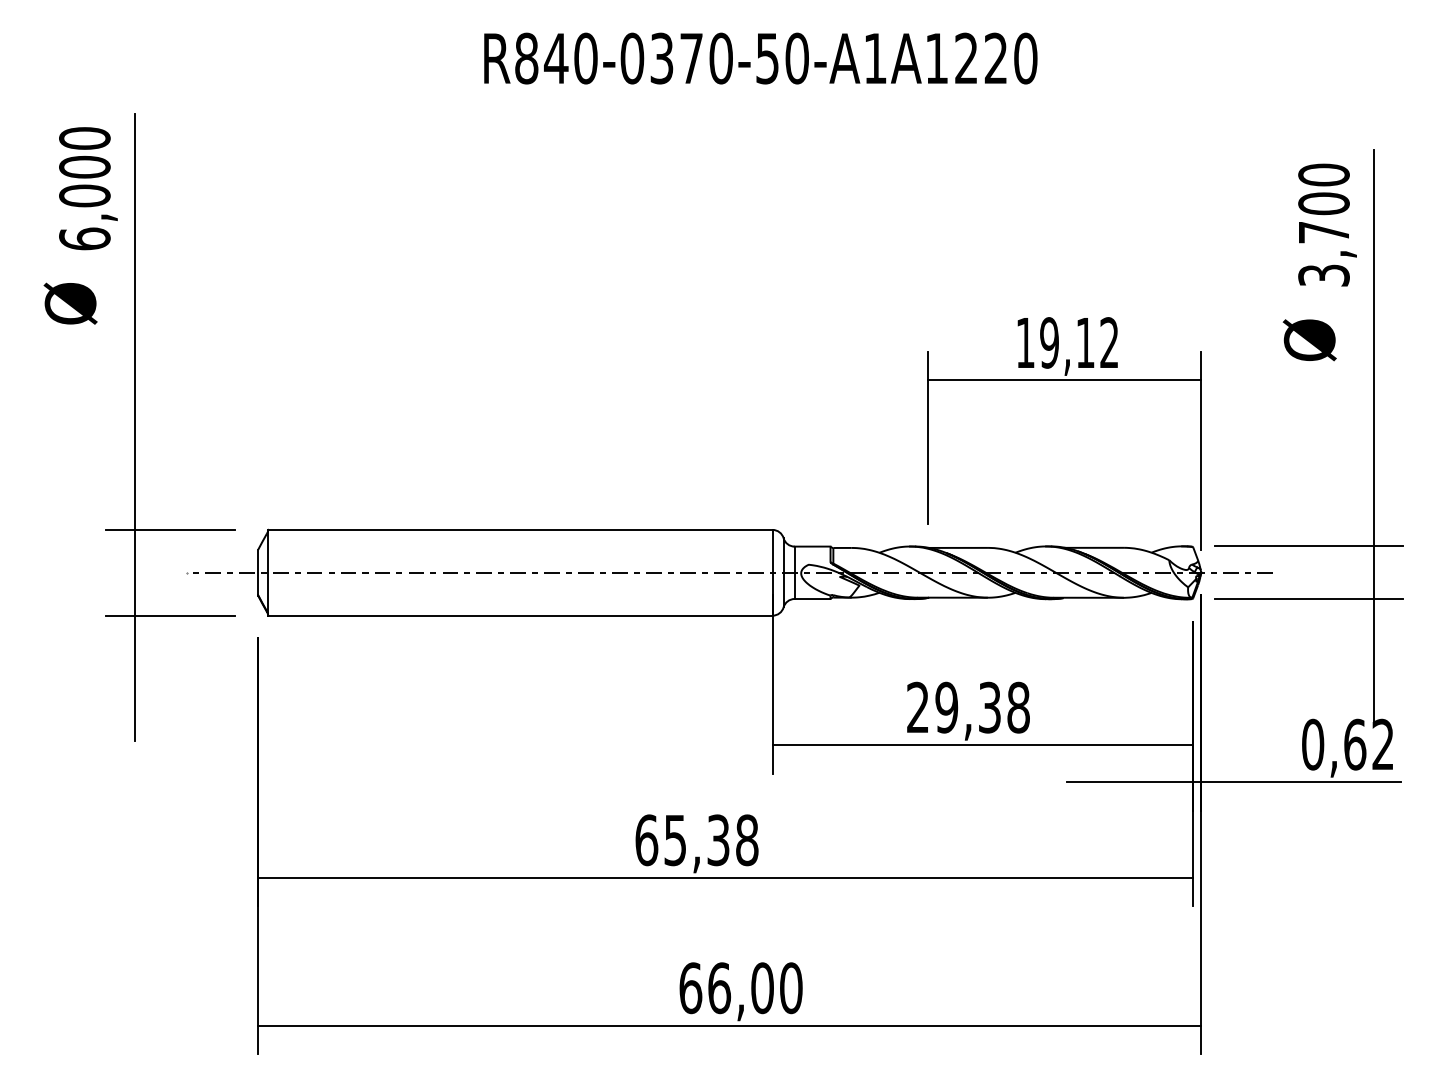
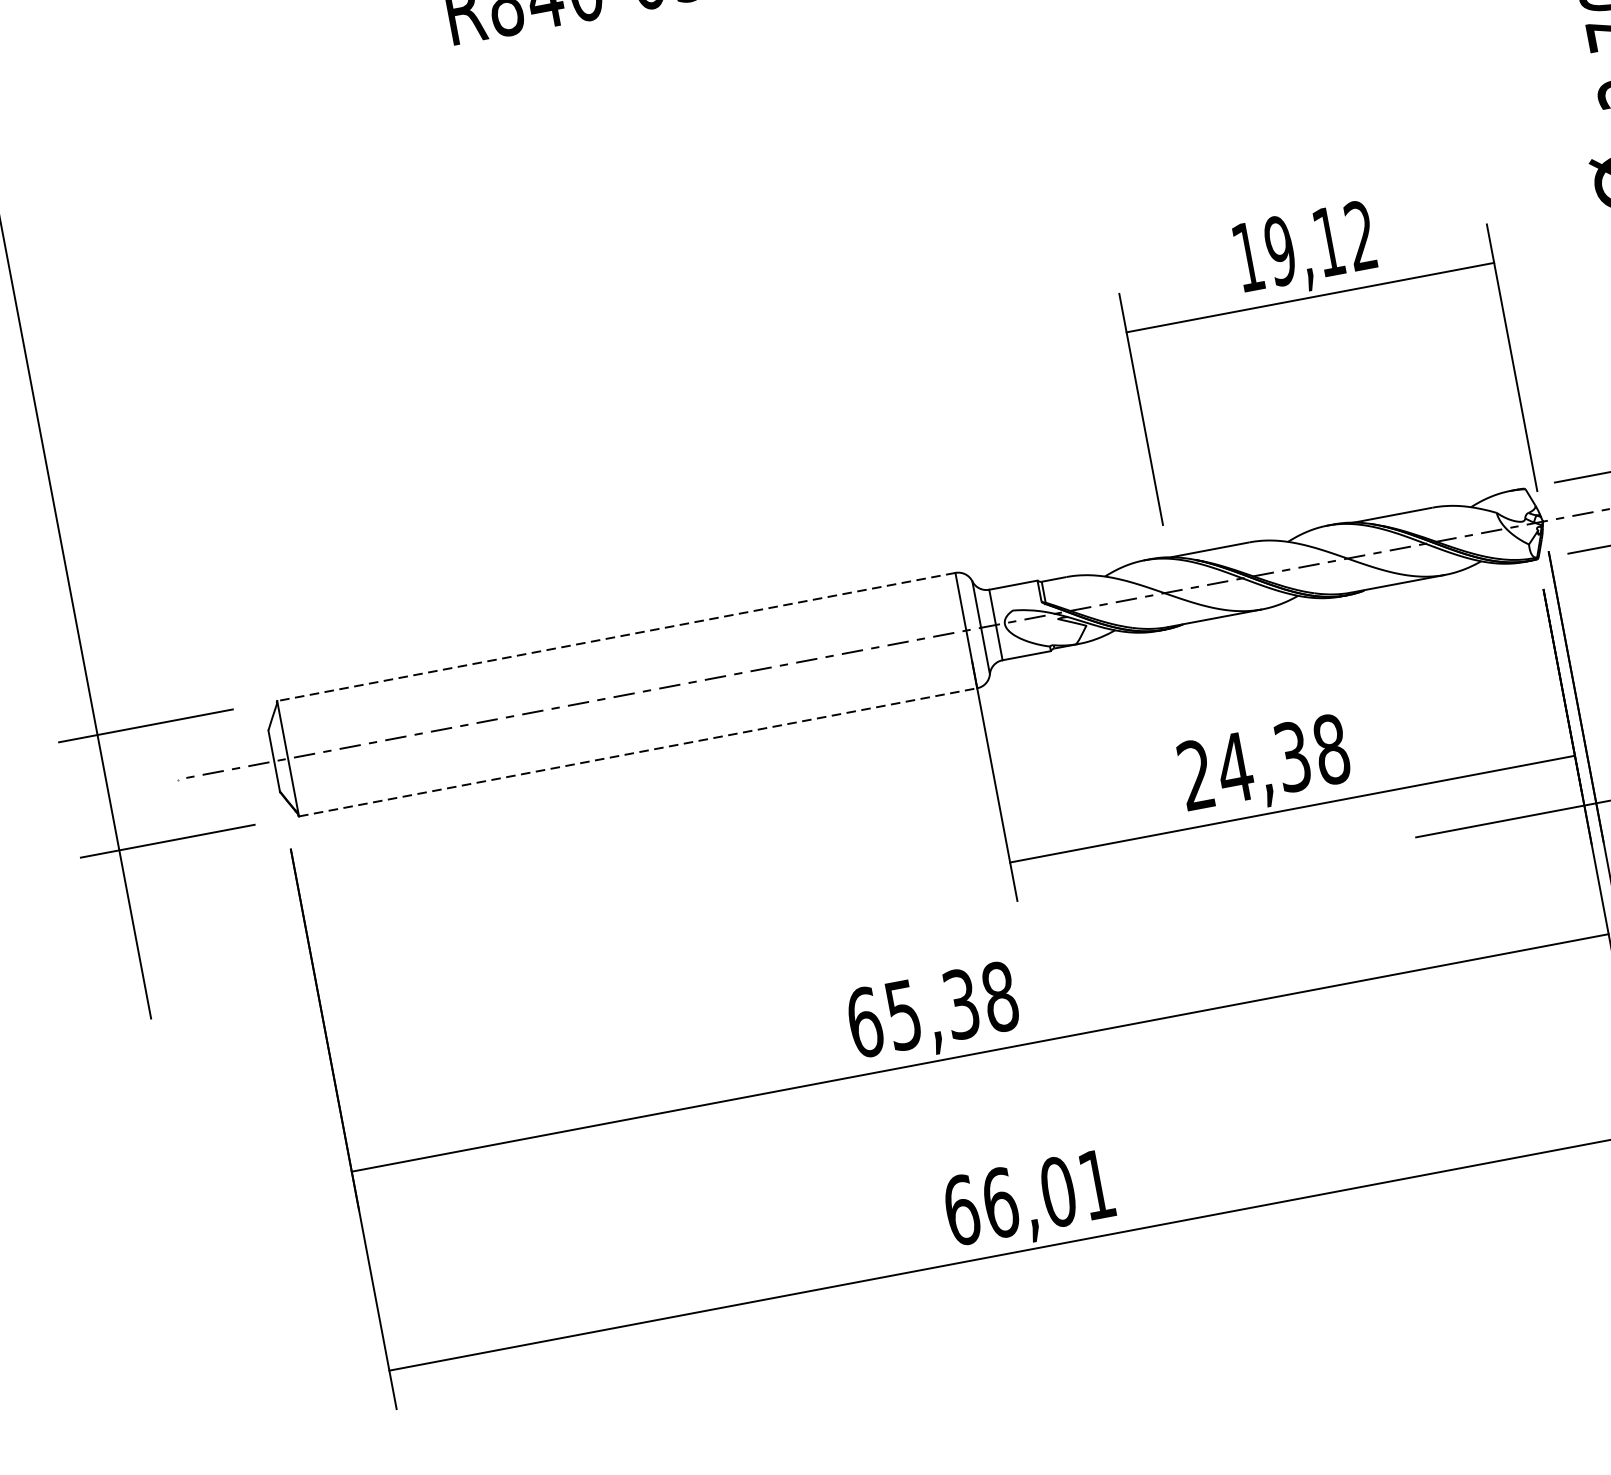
line: (520, 529) -> (616, 636), solid -> dashed
line: (521, 615) -> (639, 751), solid -> dashed
text: (946, 707) -> (1234, 767), 29,38 -> 24,38
text: (791, 988) -> (1097, 1184), 66,00 -> 66,01

